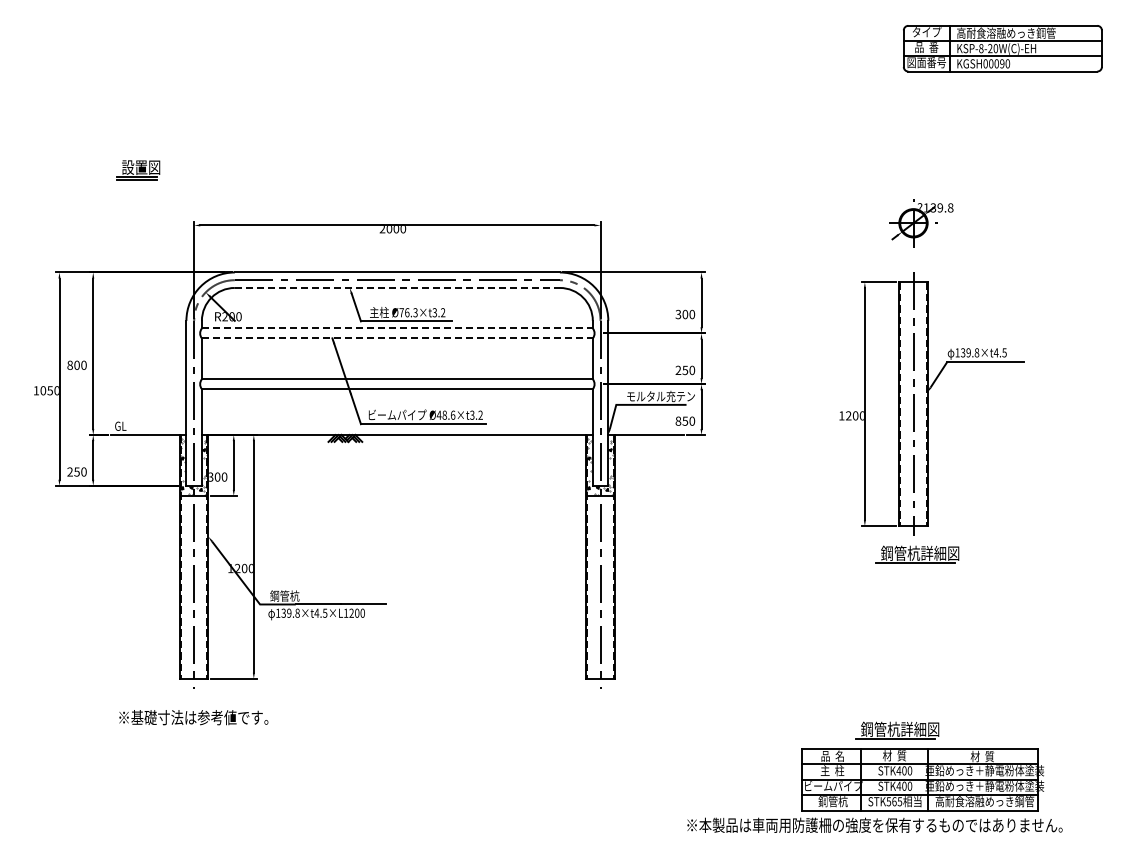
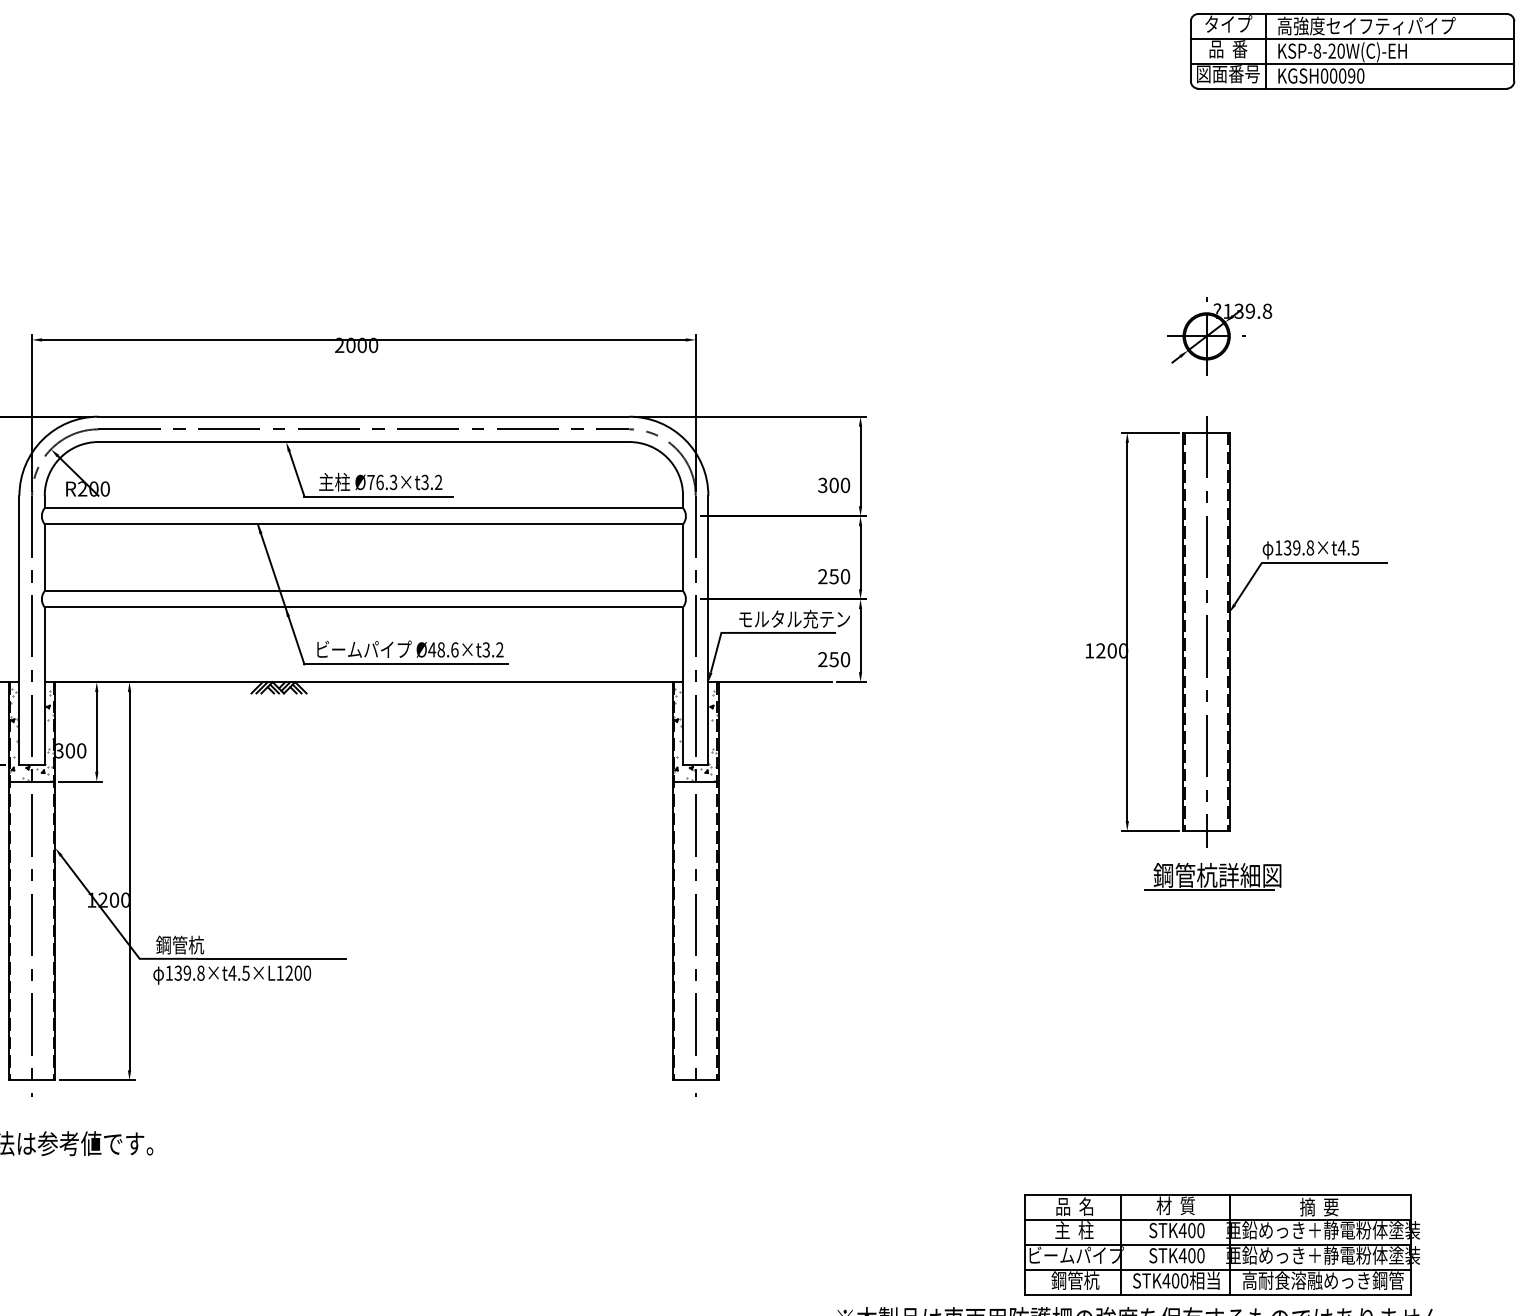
text: (1016, 32) -> (1374, 24), 高耐食溶融めっき鋼管 -> 高強度セイフティパイプ
line: (397, 287) -> (364, 441), dashed -> solid
line: (397, 328) -> (364, 508), dashed -> solid
line: (397, 338) -> (364, 524), dashed -> solid
text: (678, 420) -> (822, 658), 850 -> 250
part: (897, 730) -> (1180, 1164), removed
text: (982, 756) -> (1319, 1207), 材  質 -> 摘  要
text: (894, 801) -> (1175, 1280), STK565 -> STK400

